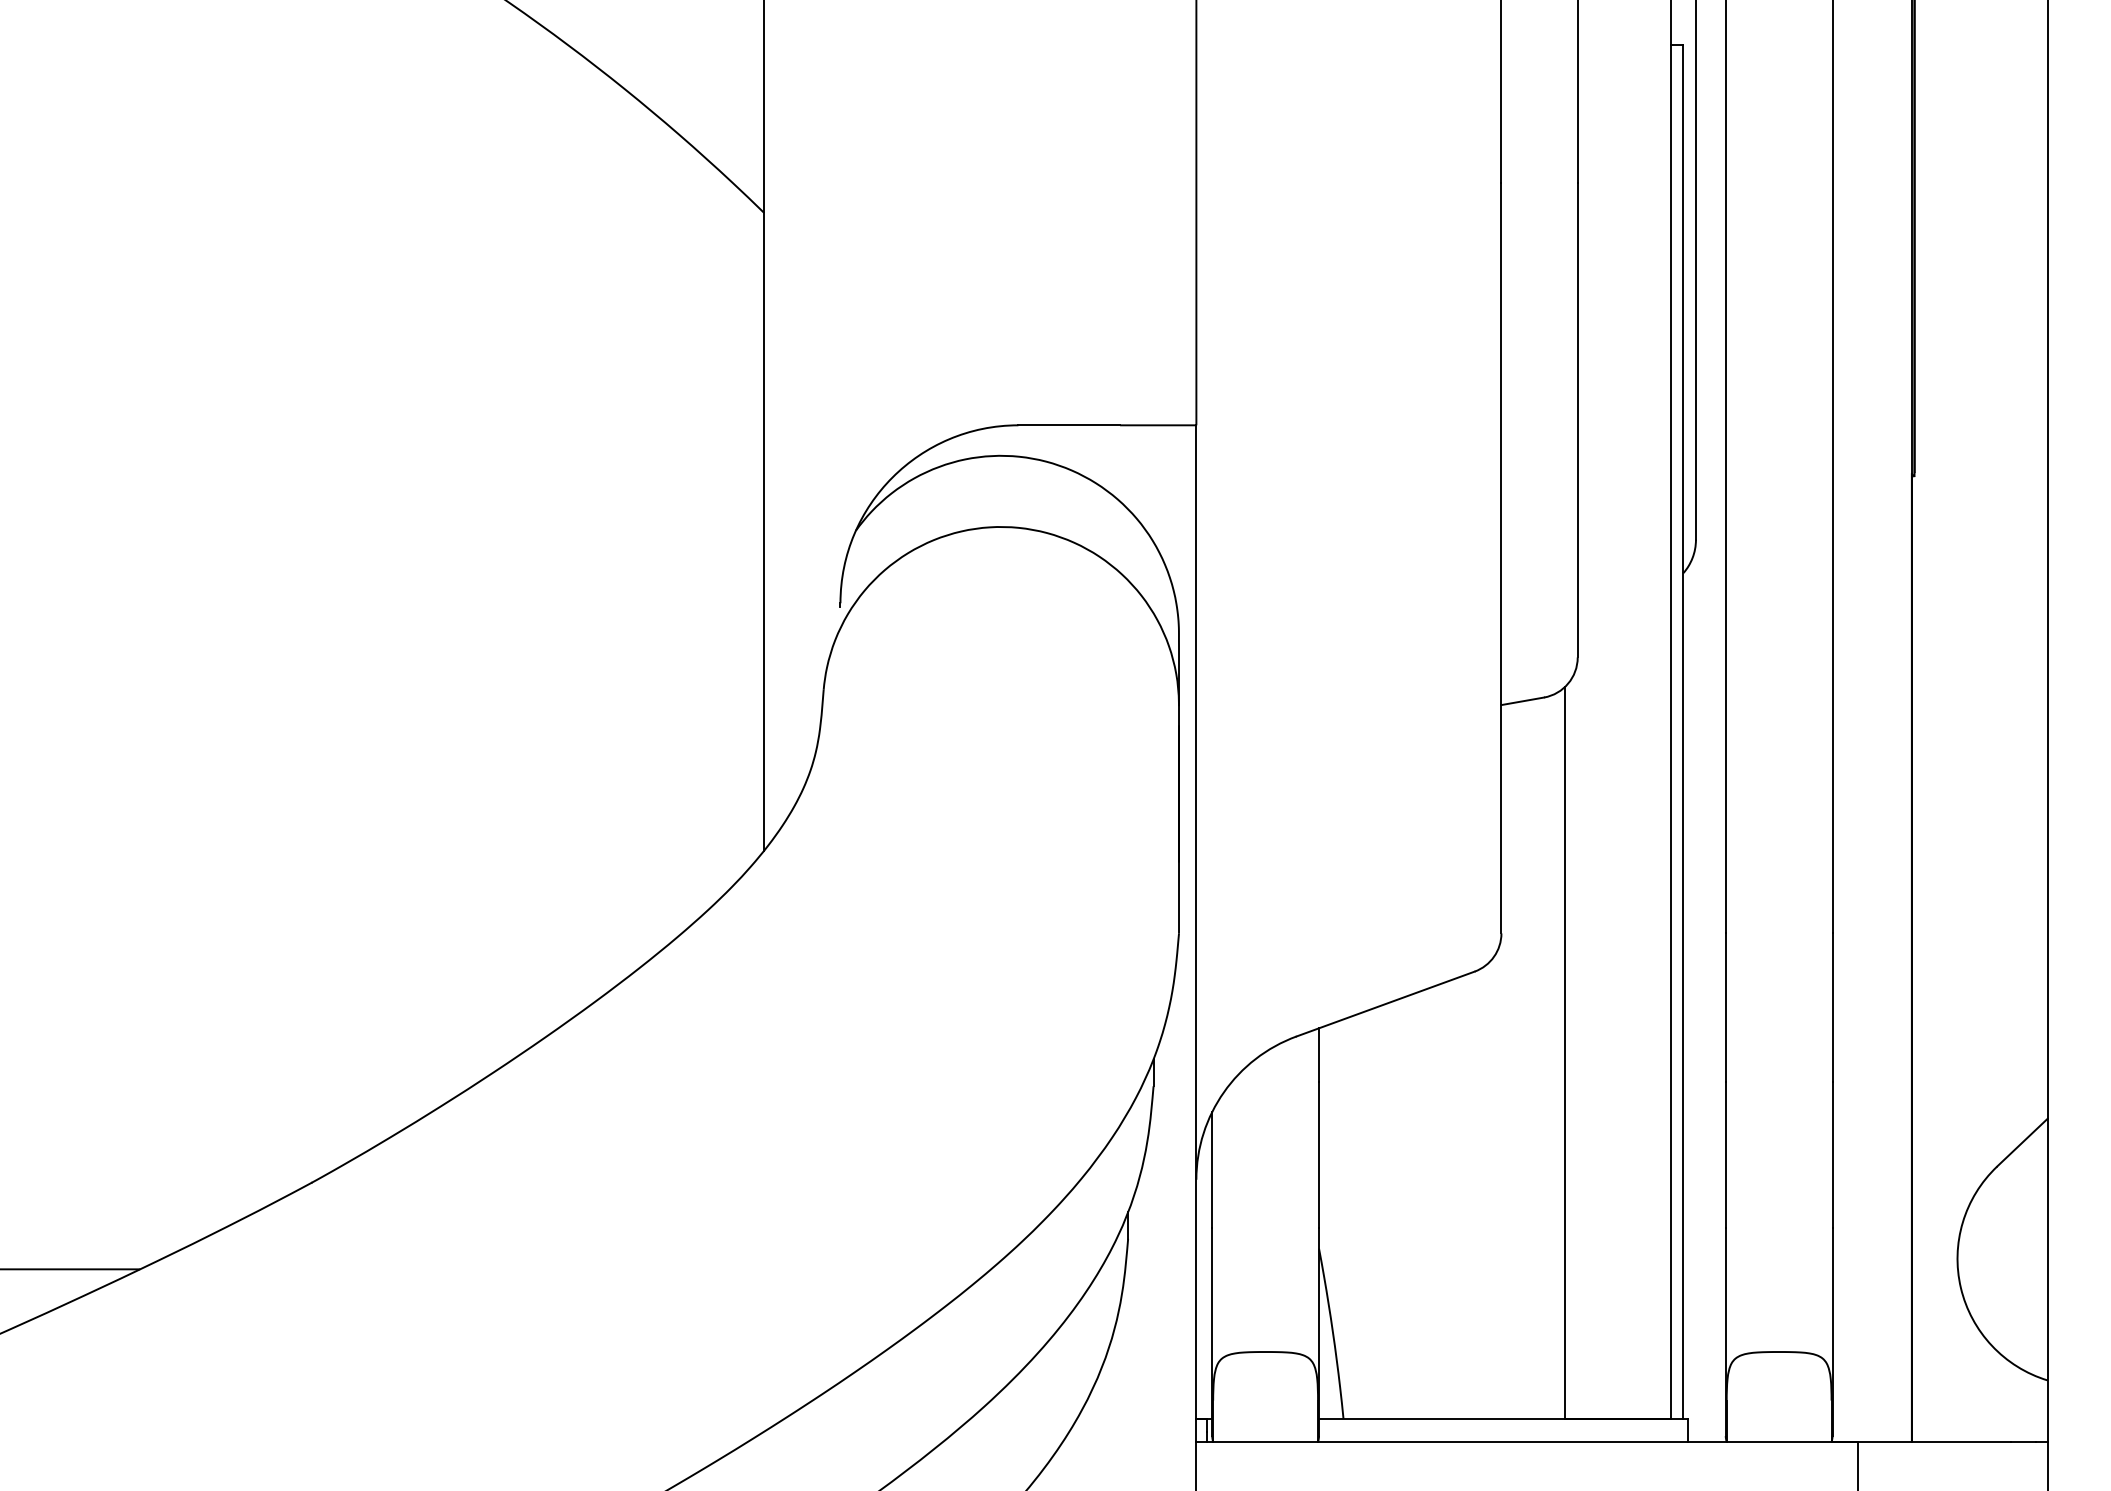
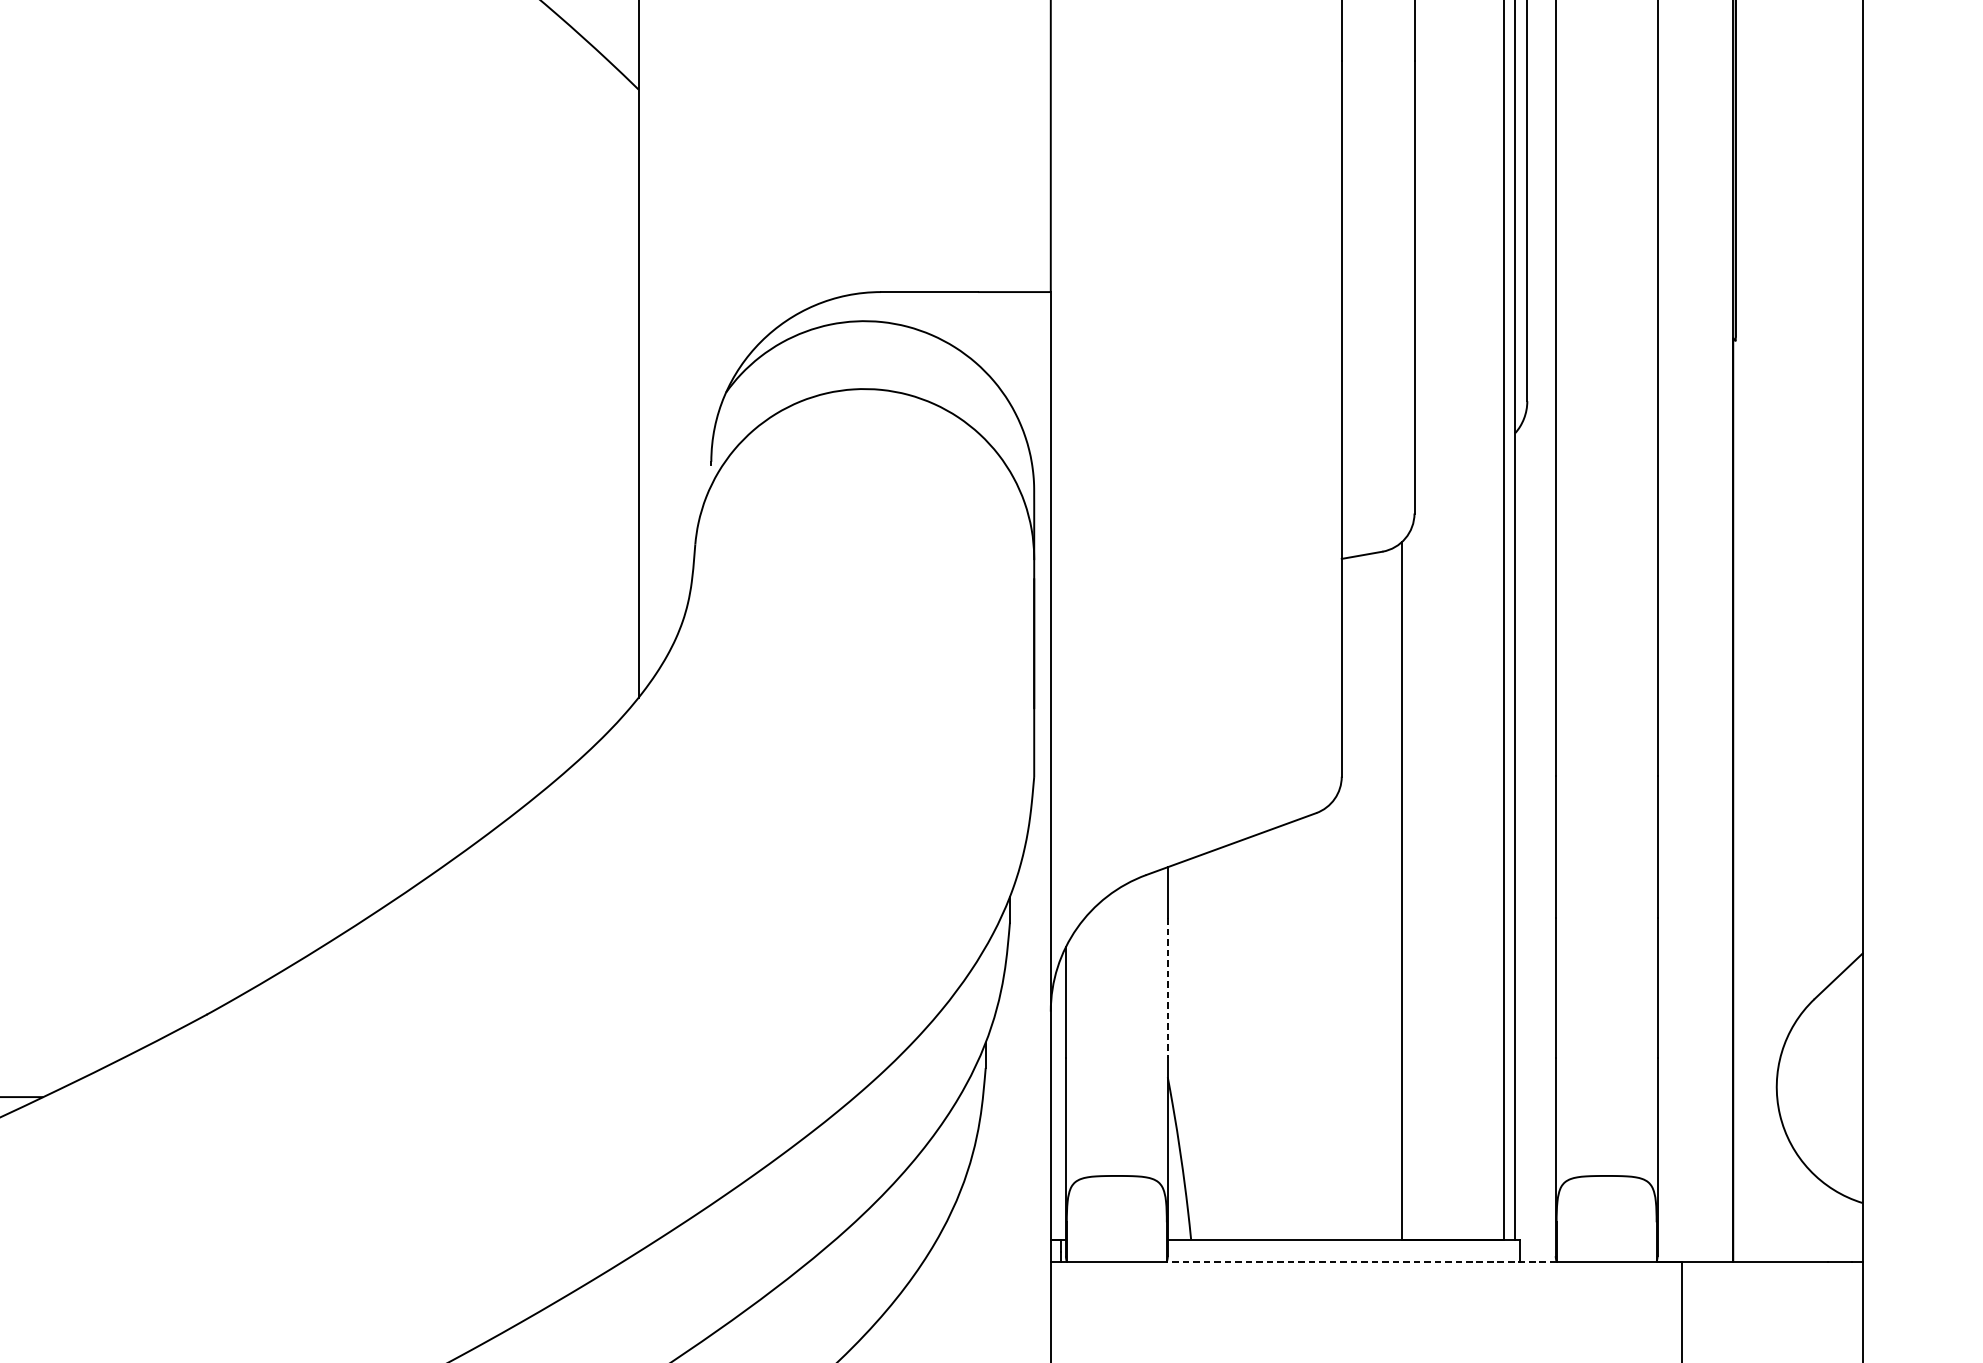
line: (1319, 1155) -> (1168, 988), solid -> dashed
line: (1521, 1441) -> (1360, 1261), solid -> dashed

